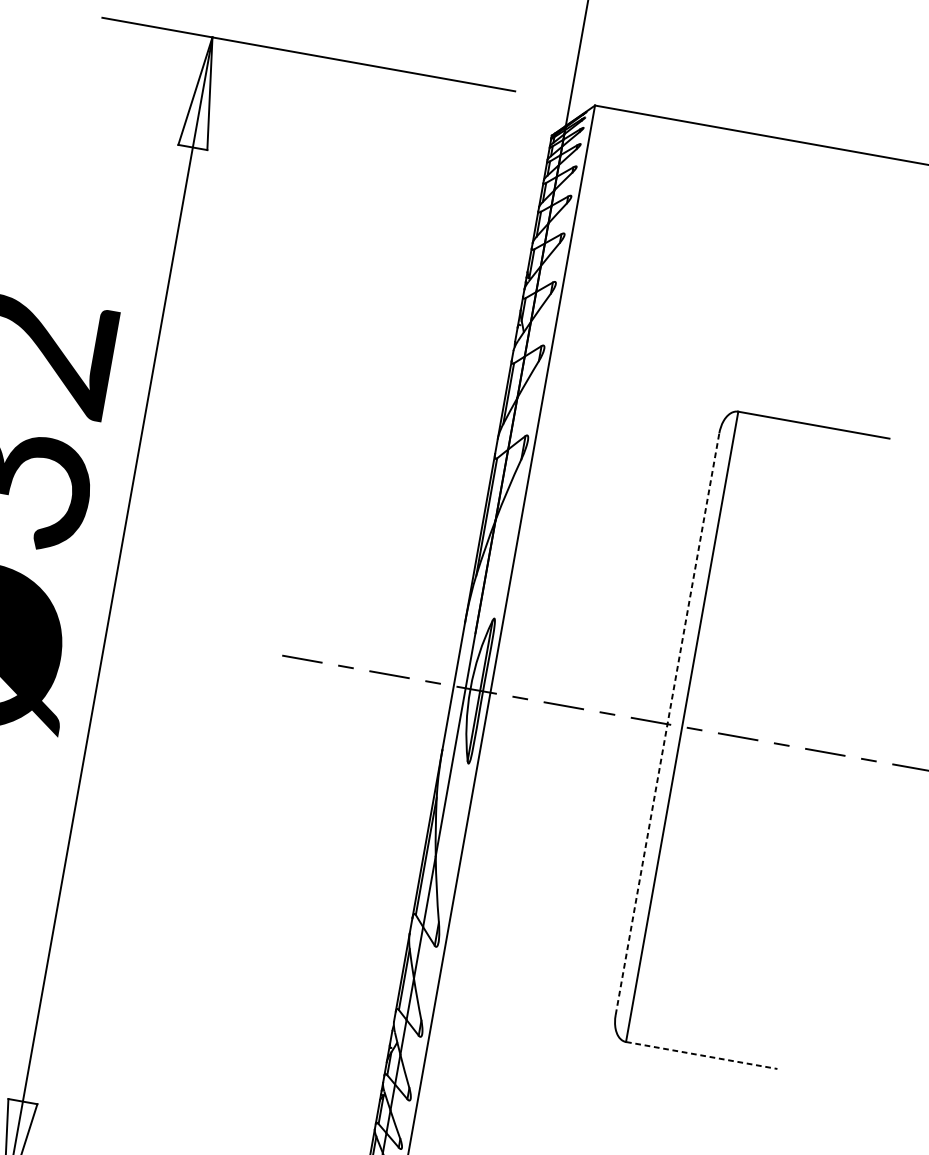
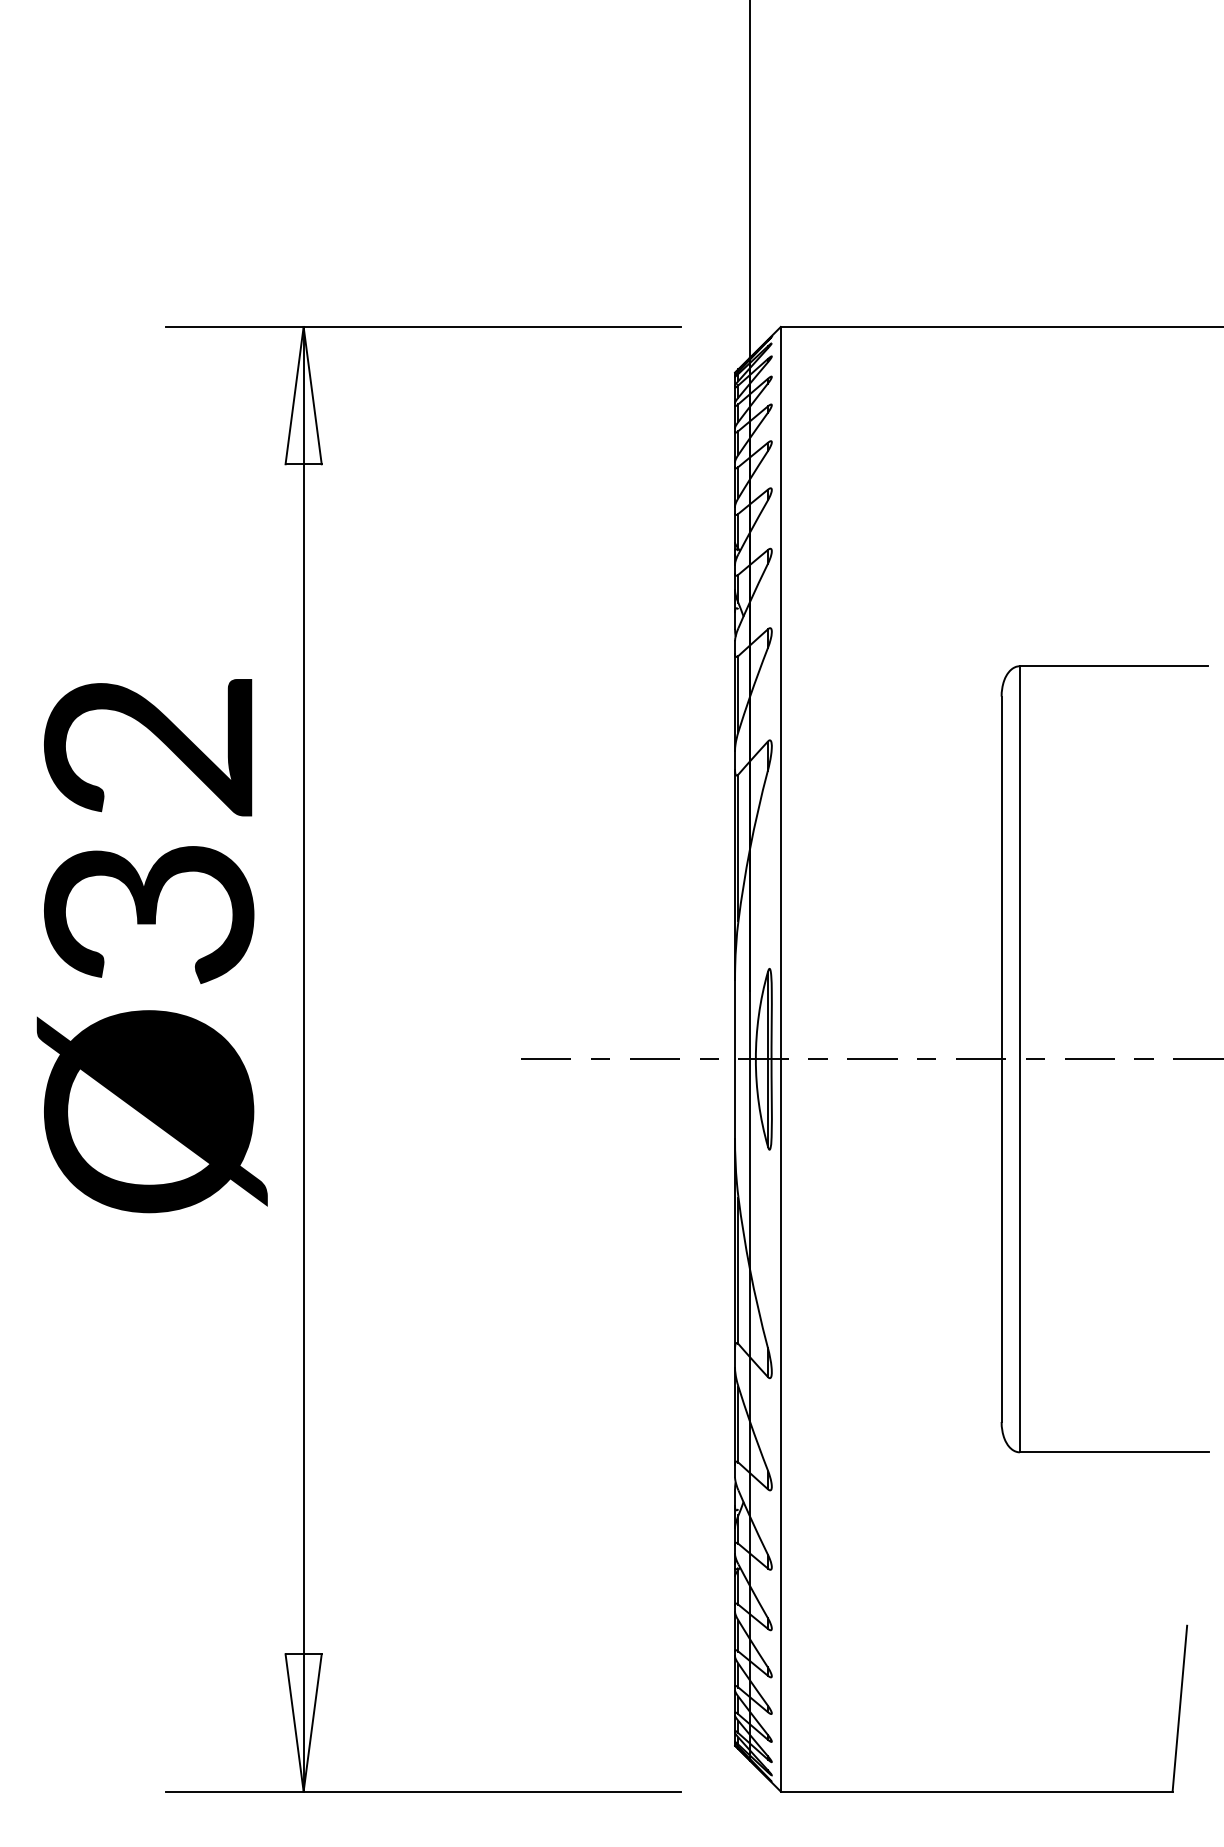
line: (667, 724) -> (1001, 1059), dashed -> solid
line: (701, 1055) -> (1114, 1452), dashed -> solid

